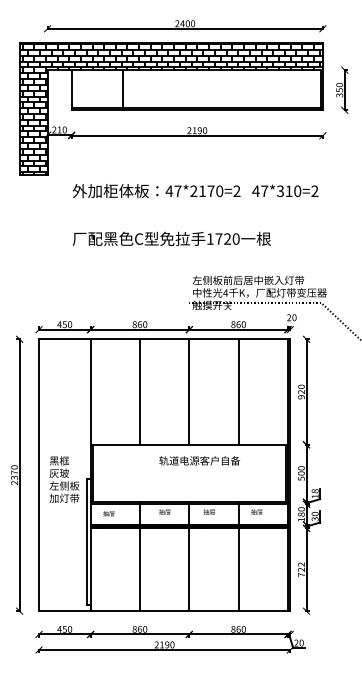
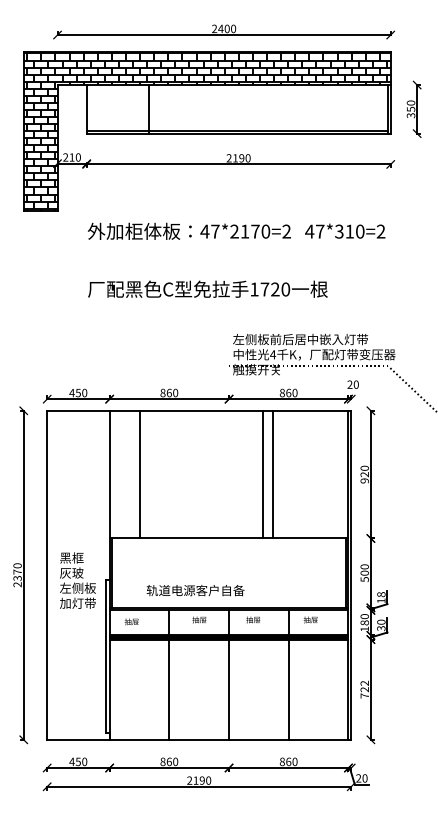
line: (139, 391) -> (139, 473), moved
line: (189, 391) -> (263, 473), moved
line: (238, 391) -> (272, 473), moved
text: (199, 460) -> (195, 590), moved

